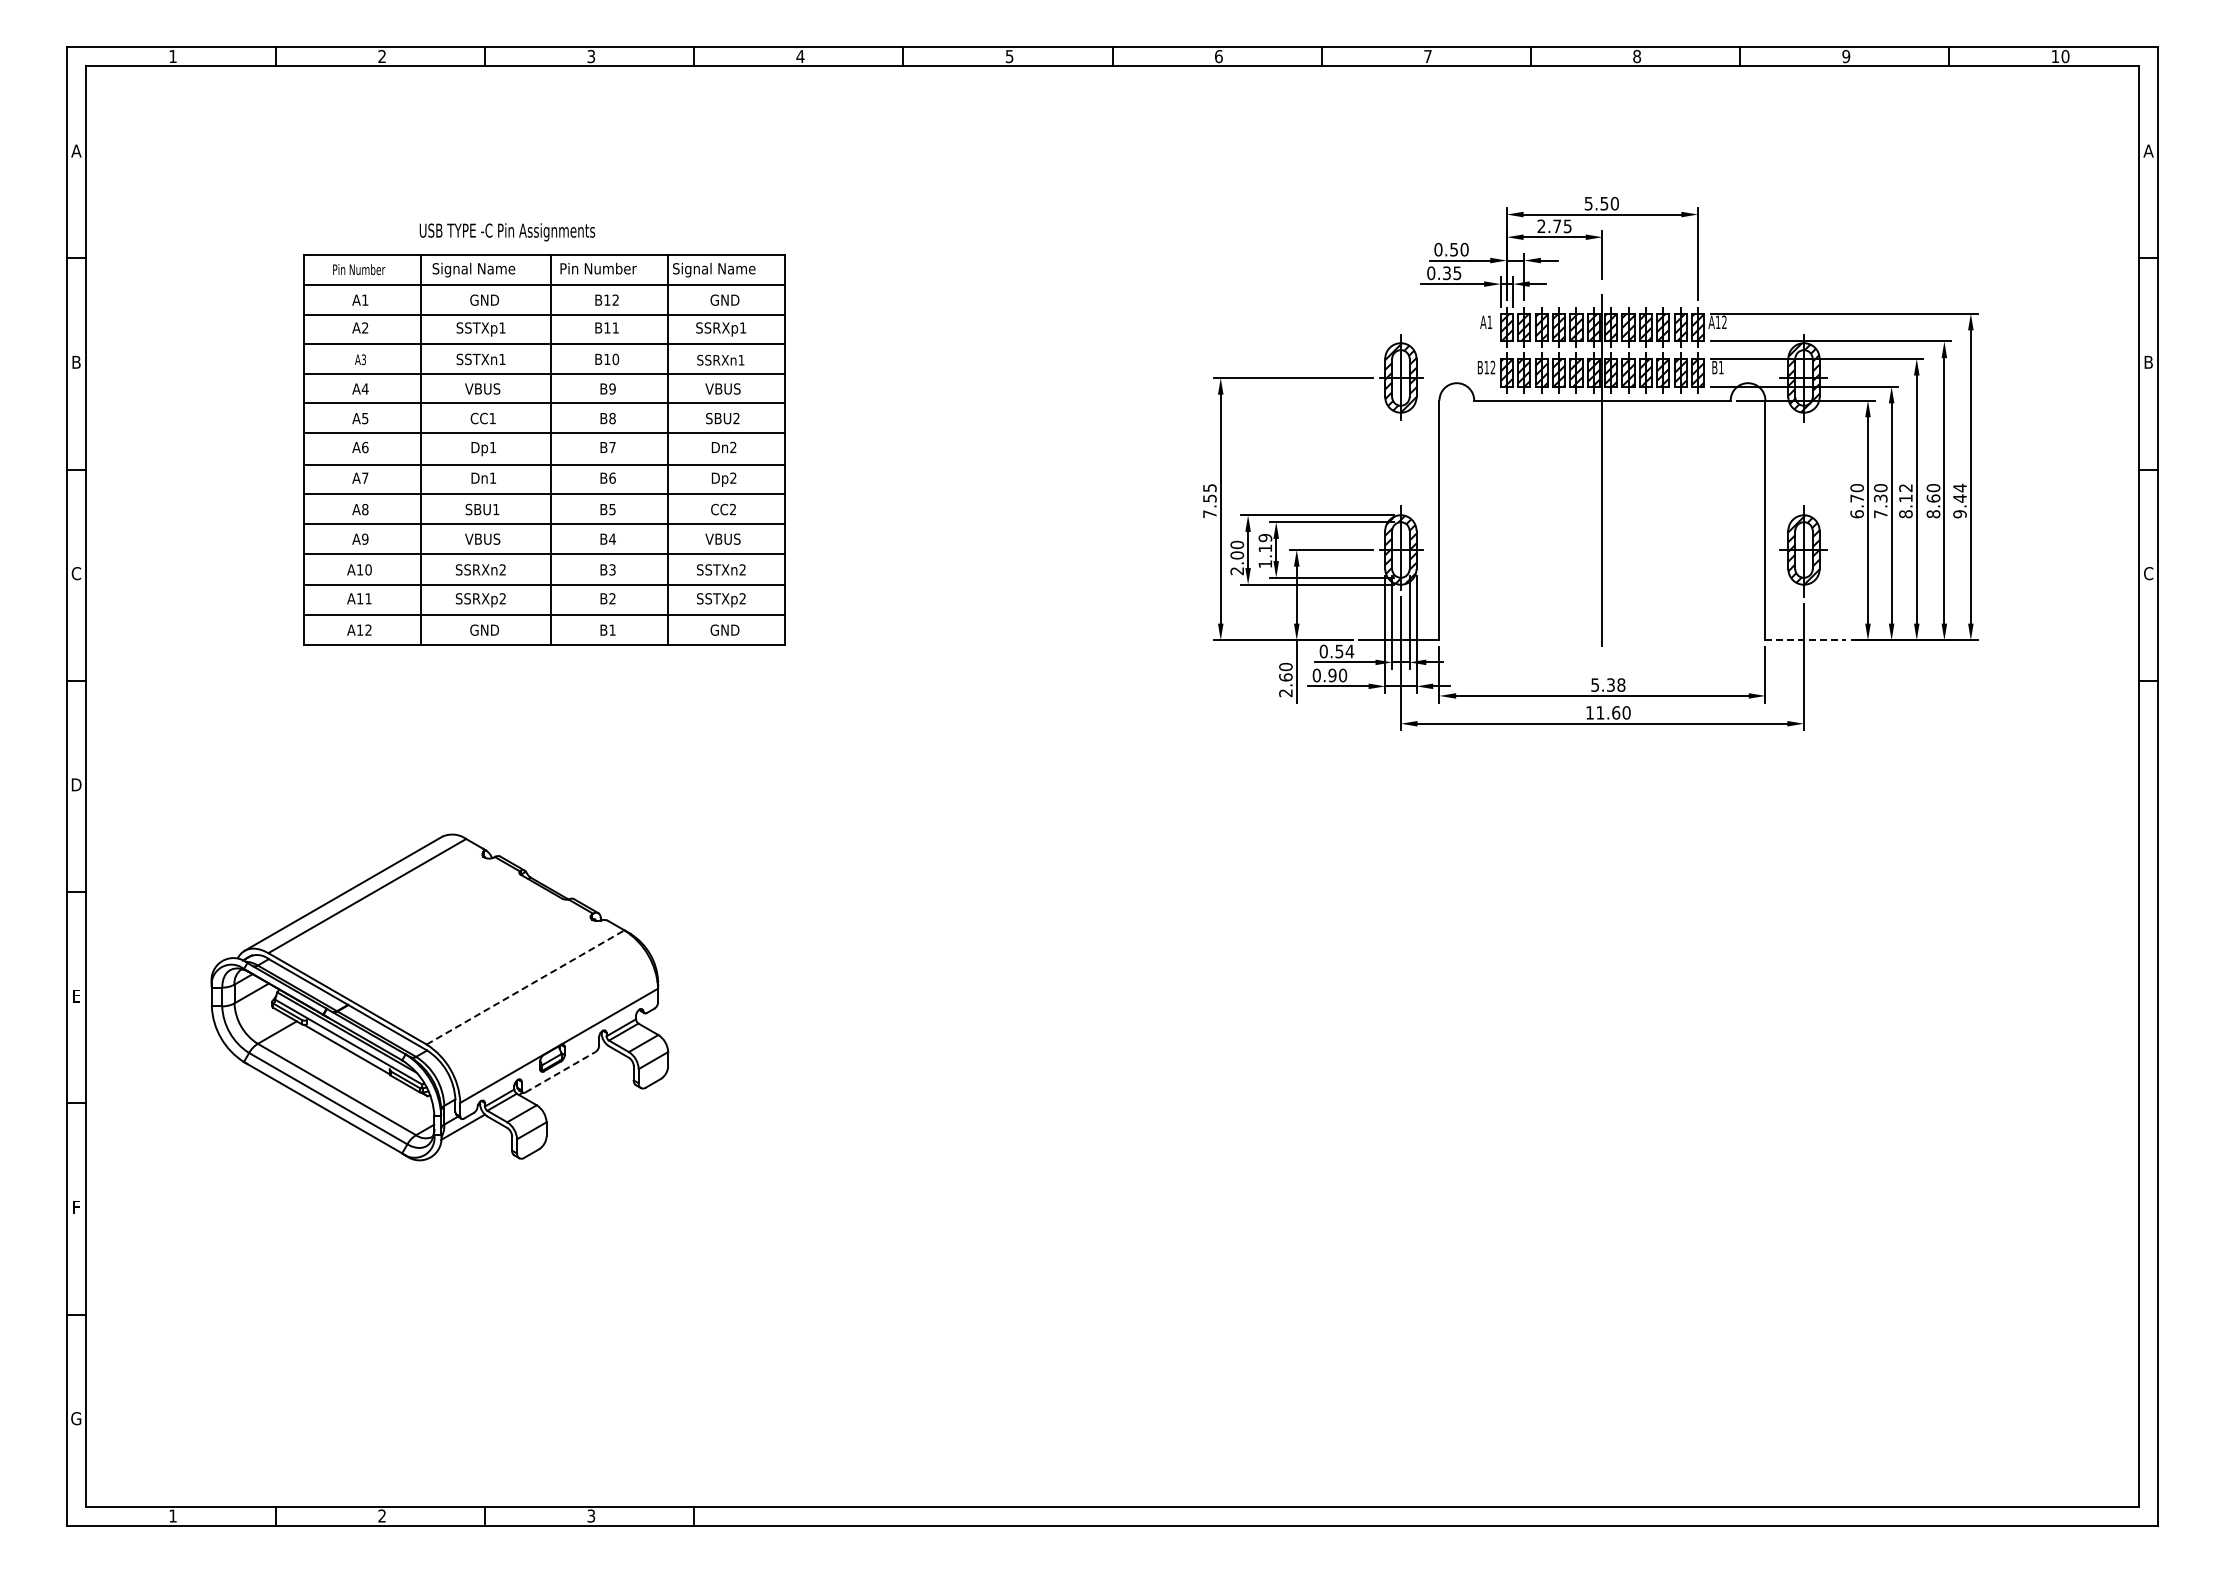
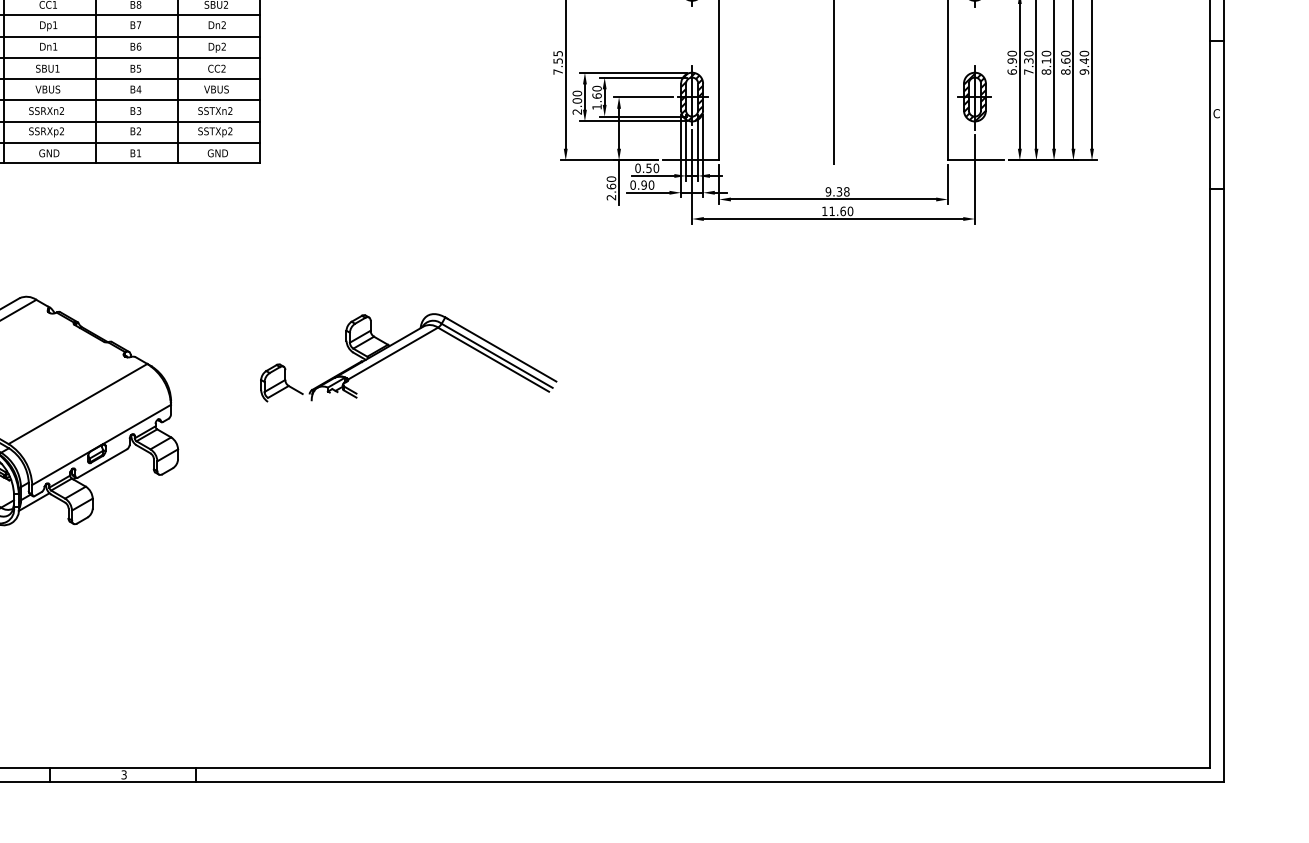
text: (1959, 487) -> (1084, 53), 9.44 -> 9.40
text: (1905, 488) -> (1046, 53), 8.12 -> 8.10
text: (1856, 498) -> (1011, 60), 6.70 -> 6.90
text: (1265, 543) -> (597, 92), 1.19 -> 1.60
line: (1806, 640) -> (976, 160), dashed -> solid
text: (1349, 651) -> (656, 168), 0.54 -> 0.50
text: (1595, 684) -> (828, 191), 5.38 -> 9.38
part: (989, 908) -> (403, 348), added
line: (526, 987) -> (78, 404), dashed -> solid
line: (560, 1072) -> (102, 463), dashed -> solid

